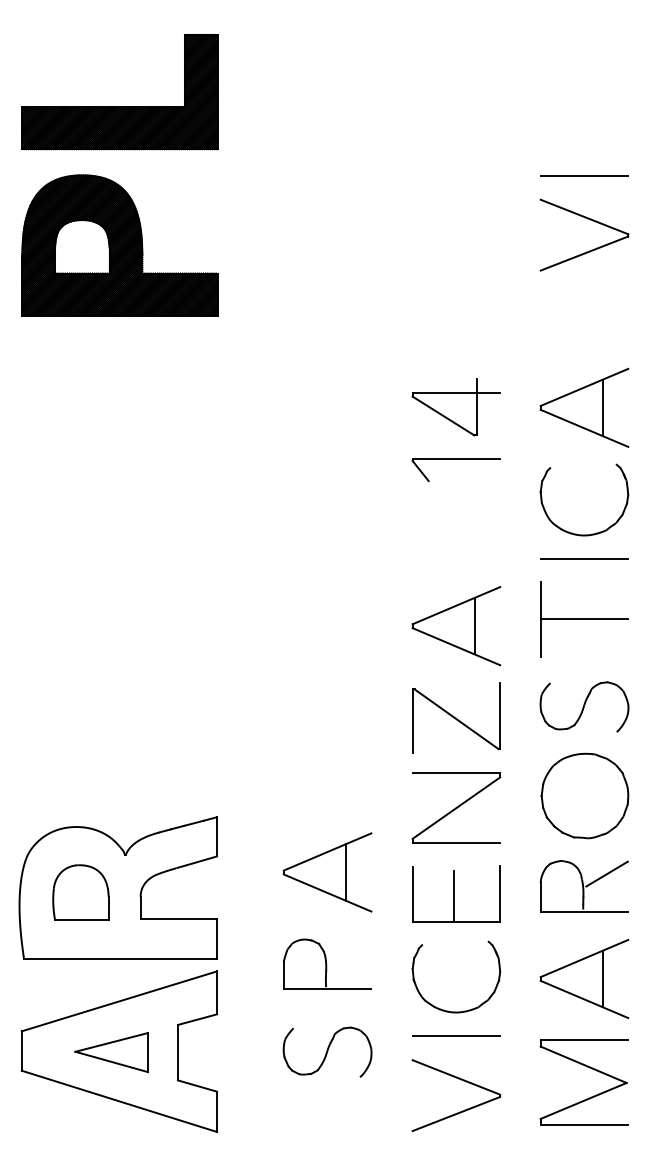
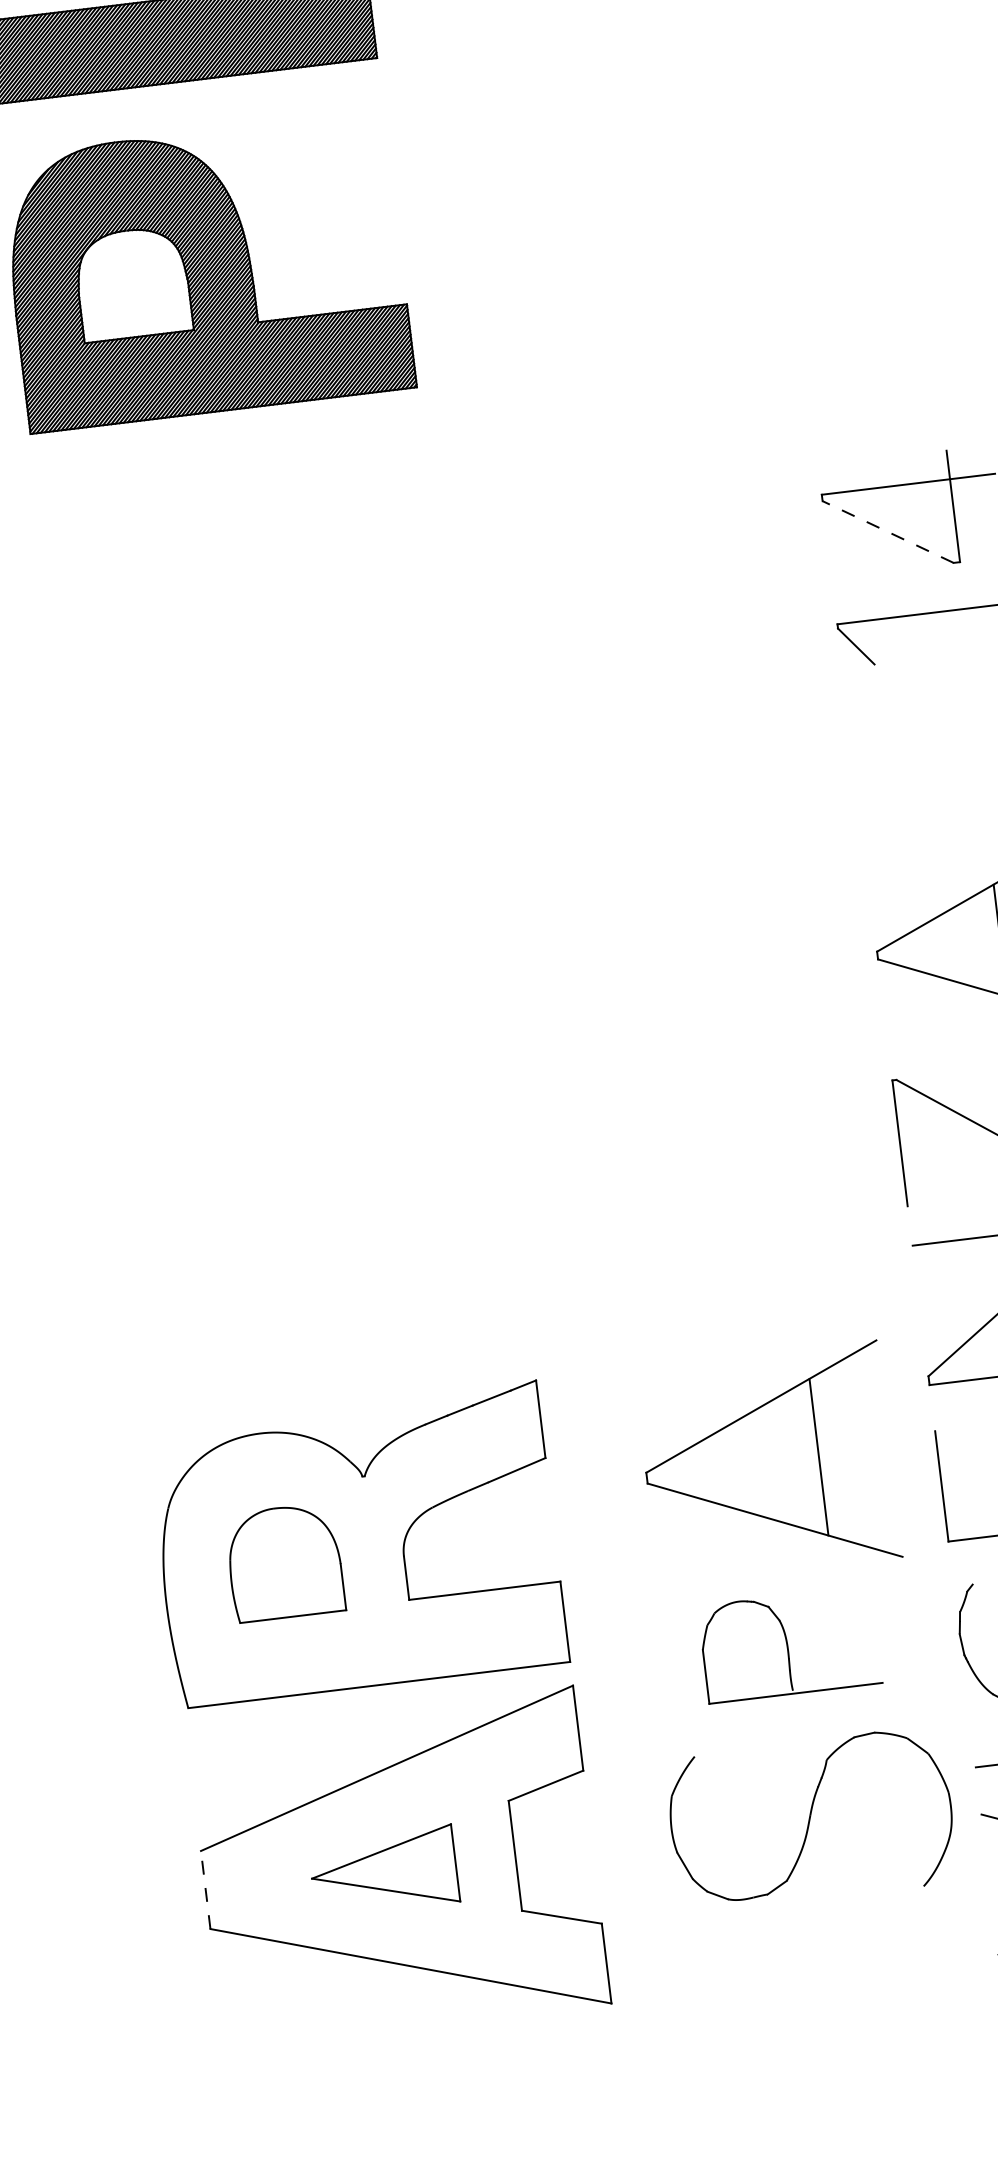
line: (443, 415) -> (888, 531), solid -> dashed
part: (327, 872) -> (768, 1463), size x1.4
line: (21, 1051) -> (205, 1891), solid -> dashed
part: (327, 1051) -> (810, 1817), size x1.6

